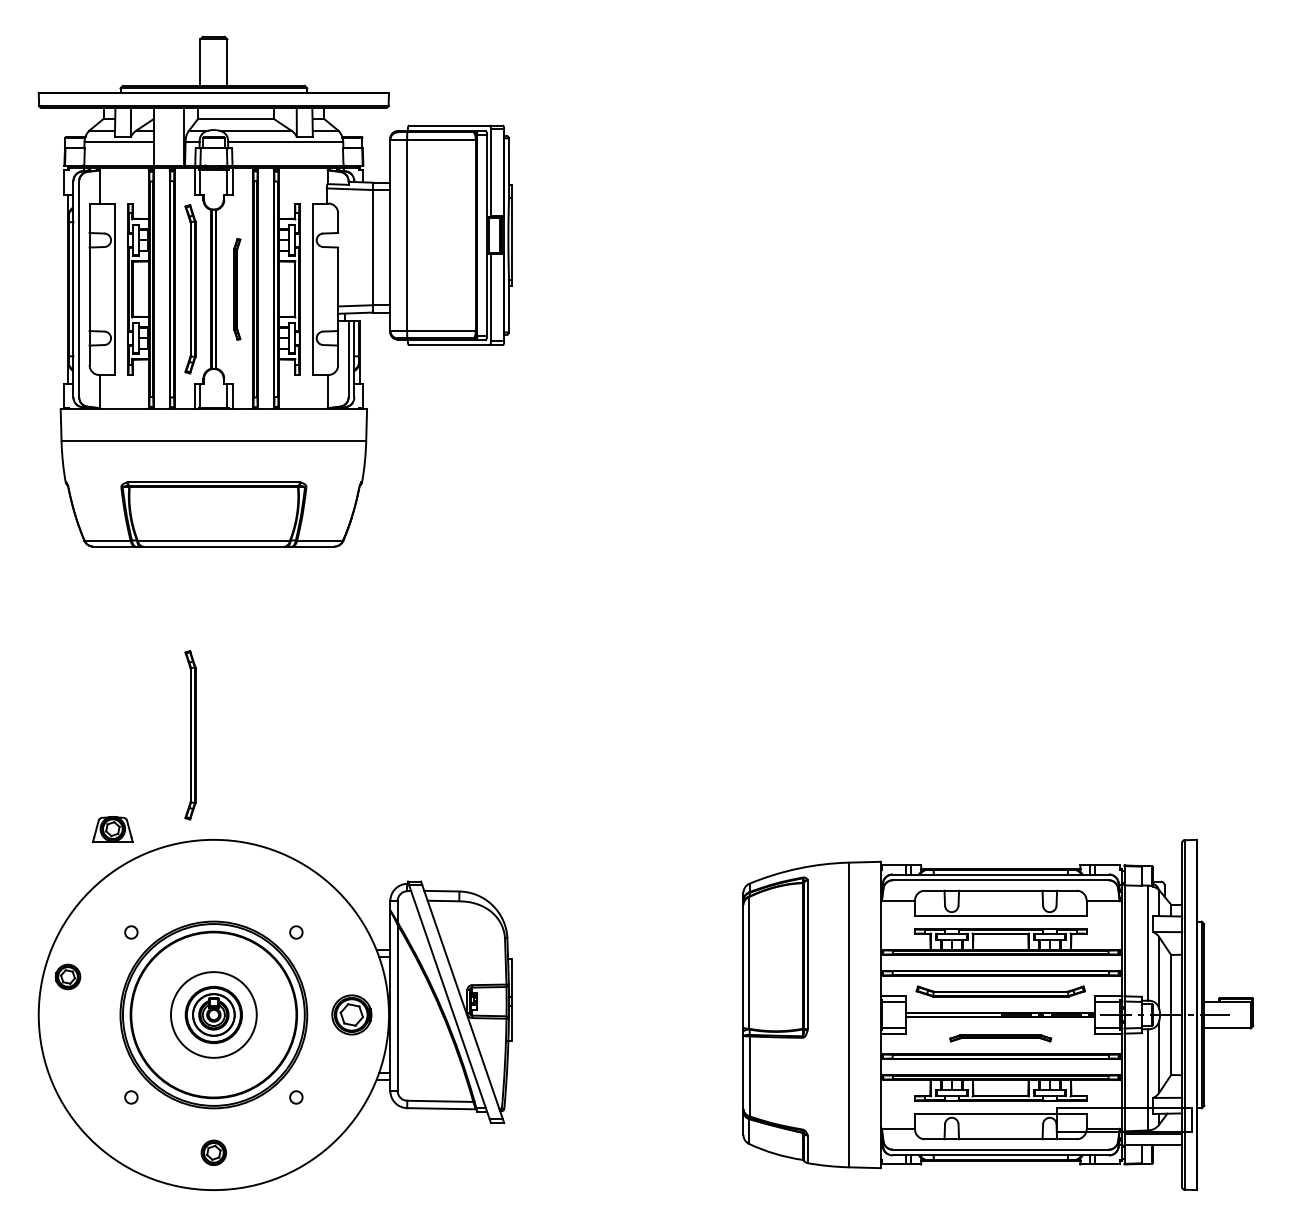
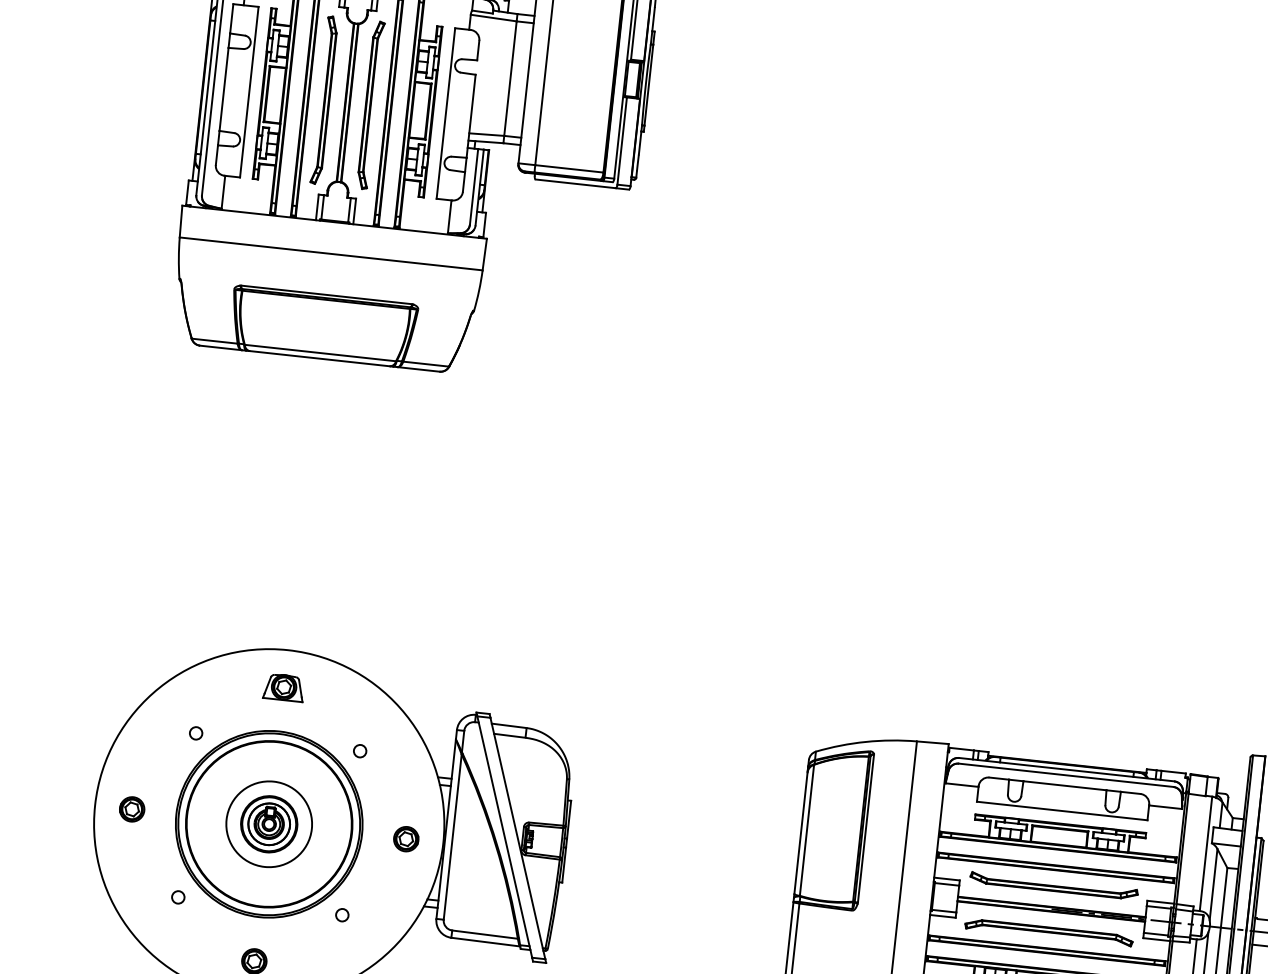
part: (237, 289) -> (371, 105), size x1.67
part: (190, 735) -> (276, 543), removed
part: (112, 829) -> (283, 687), moved
part: (67, 976) -> (131, 808), moved
part: (351, 1014) -> (406, 838), size x0.62
part: (1000, 1038) -> (1048, 932), size x1.67

